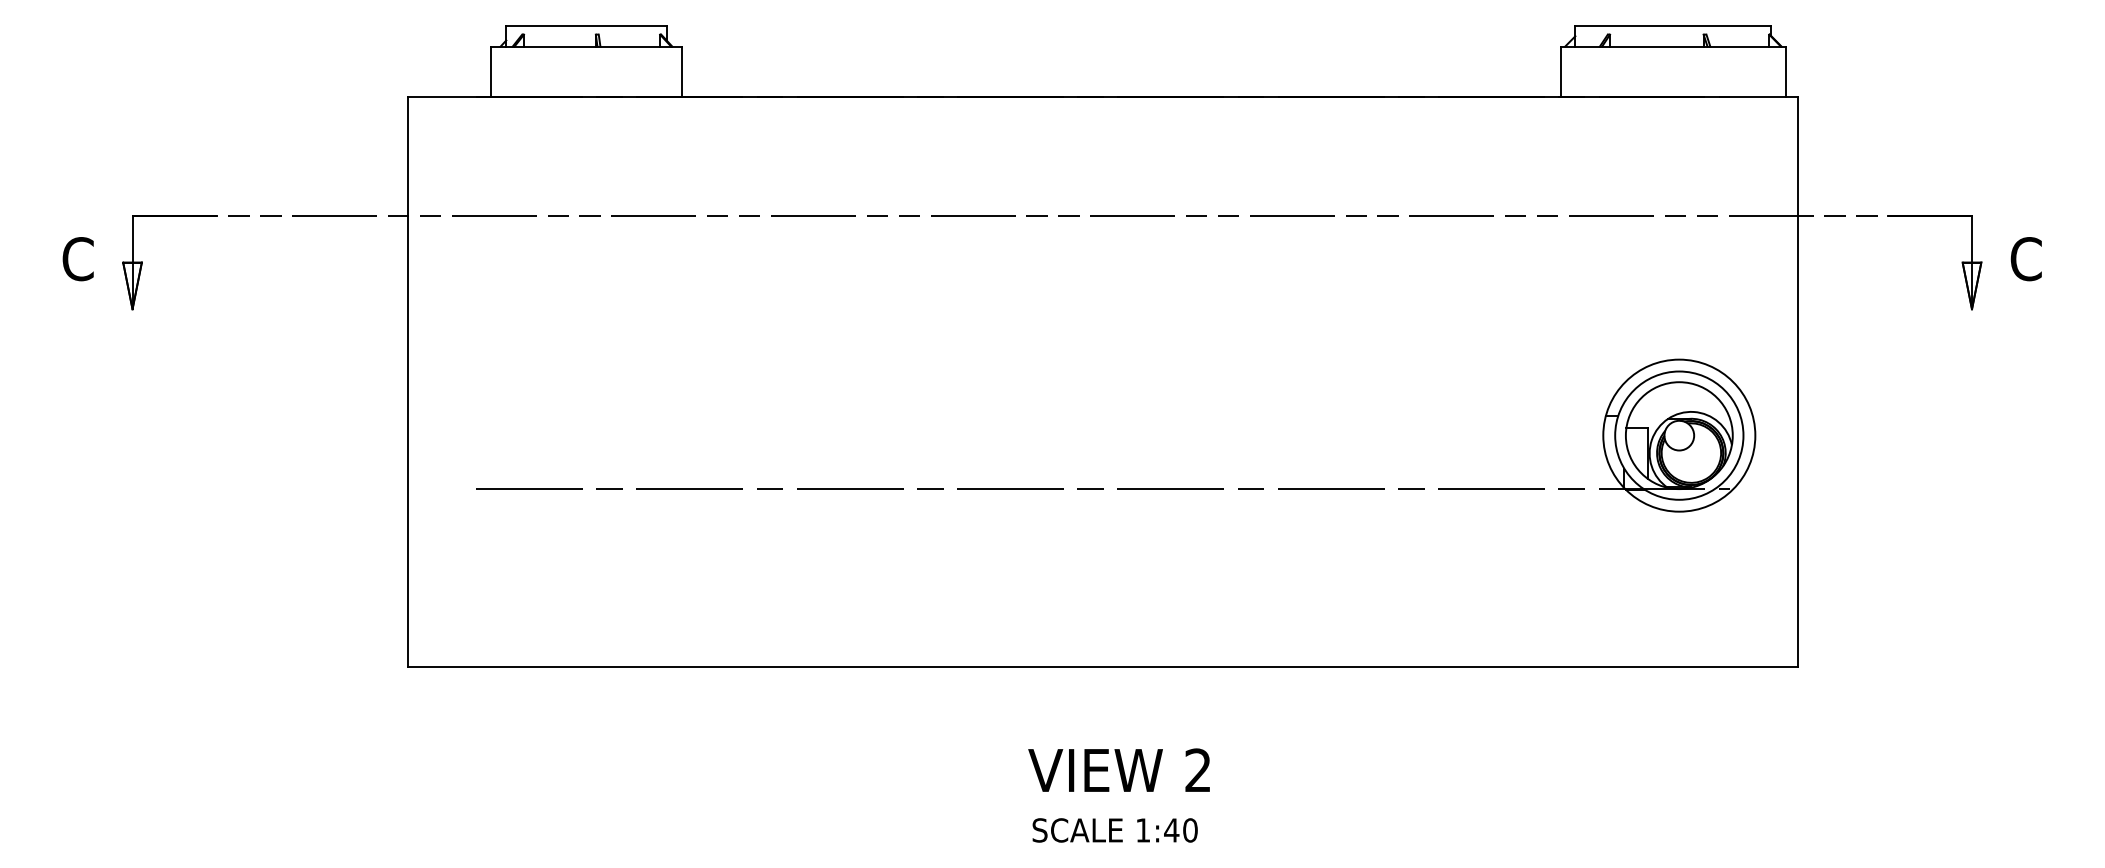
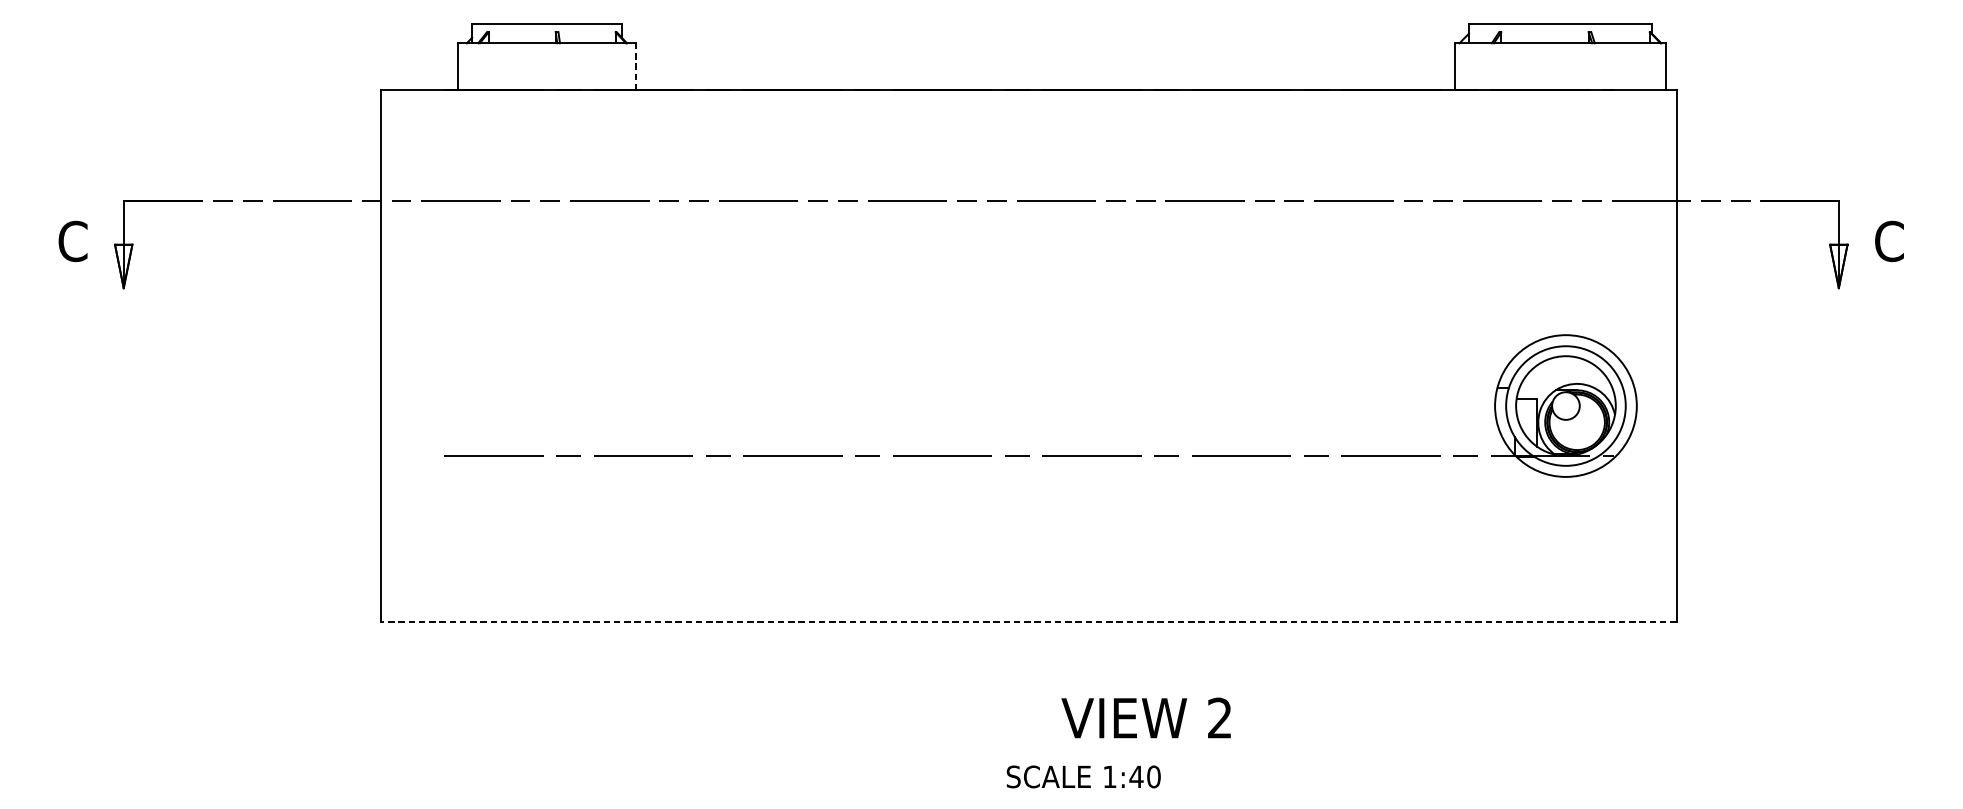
line: (681, 71) -> (635, 66), solid -> dashed
line: (1103, 667) -> (1029, 622), solid -> dashed
text: (1118, 769) -> (1145, 717), moved
text: (1114, 830) -> (1083, 776), moved

